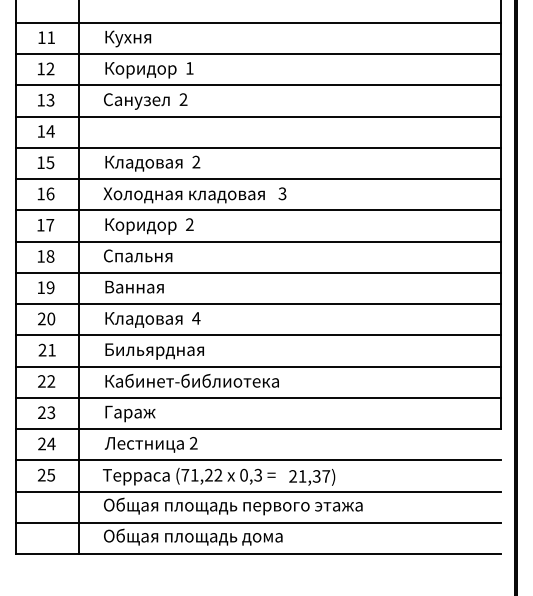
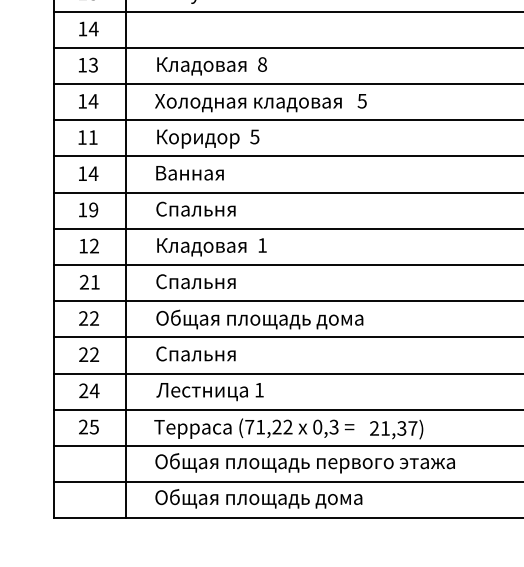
text: (196, 161) -> (262, 63), 2 -> 8
text: (50, 162) -> (93, 64), 15 -> 13
text: (50, 193) -> (93, 100), 16 -> 14
text: (282, 193) -> (362, 100), 3 -> 5
text: (189, 224) -> (254, 136), 2 -> 5
text: (50, 225) -> (93, 137), 17 -> 11
text: (138, 255) -> (195, 172), Спальня -> Ванная
text: (50, 256) -> (93, 173), 18 -> 14
text: (138, 286) -> (195, 208), Ванная -> Спальня
text: (46, 318) -> (88, 245), 20 -> 12
text: (196, 318) -> (262, 245), 4 -> 1
text: (153, 351) -> (212, 283), Бильярдная -> Спальня
text: (193, 382) -> (259, 319), Кабинет-библиотека -> Общая площадь дома
text: (51, 413) -> (94, 355), 23 -> 22
text: (138, 413) -> (195, 355), Гараж -> Спальня
text: (193, 443) -> (259, 390), 2 -> 1

